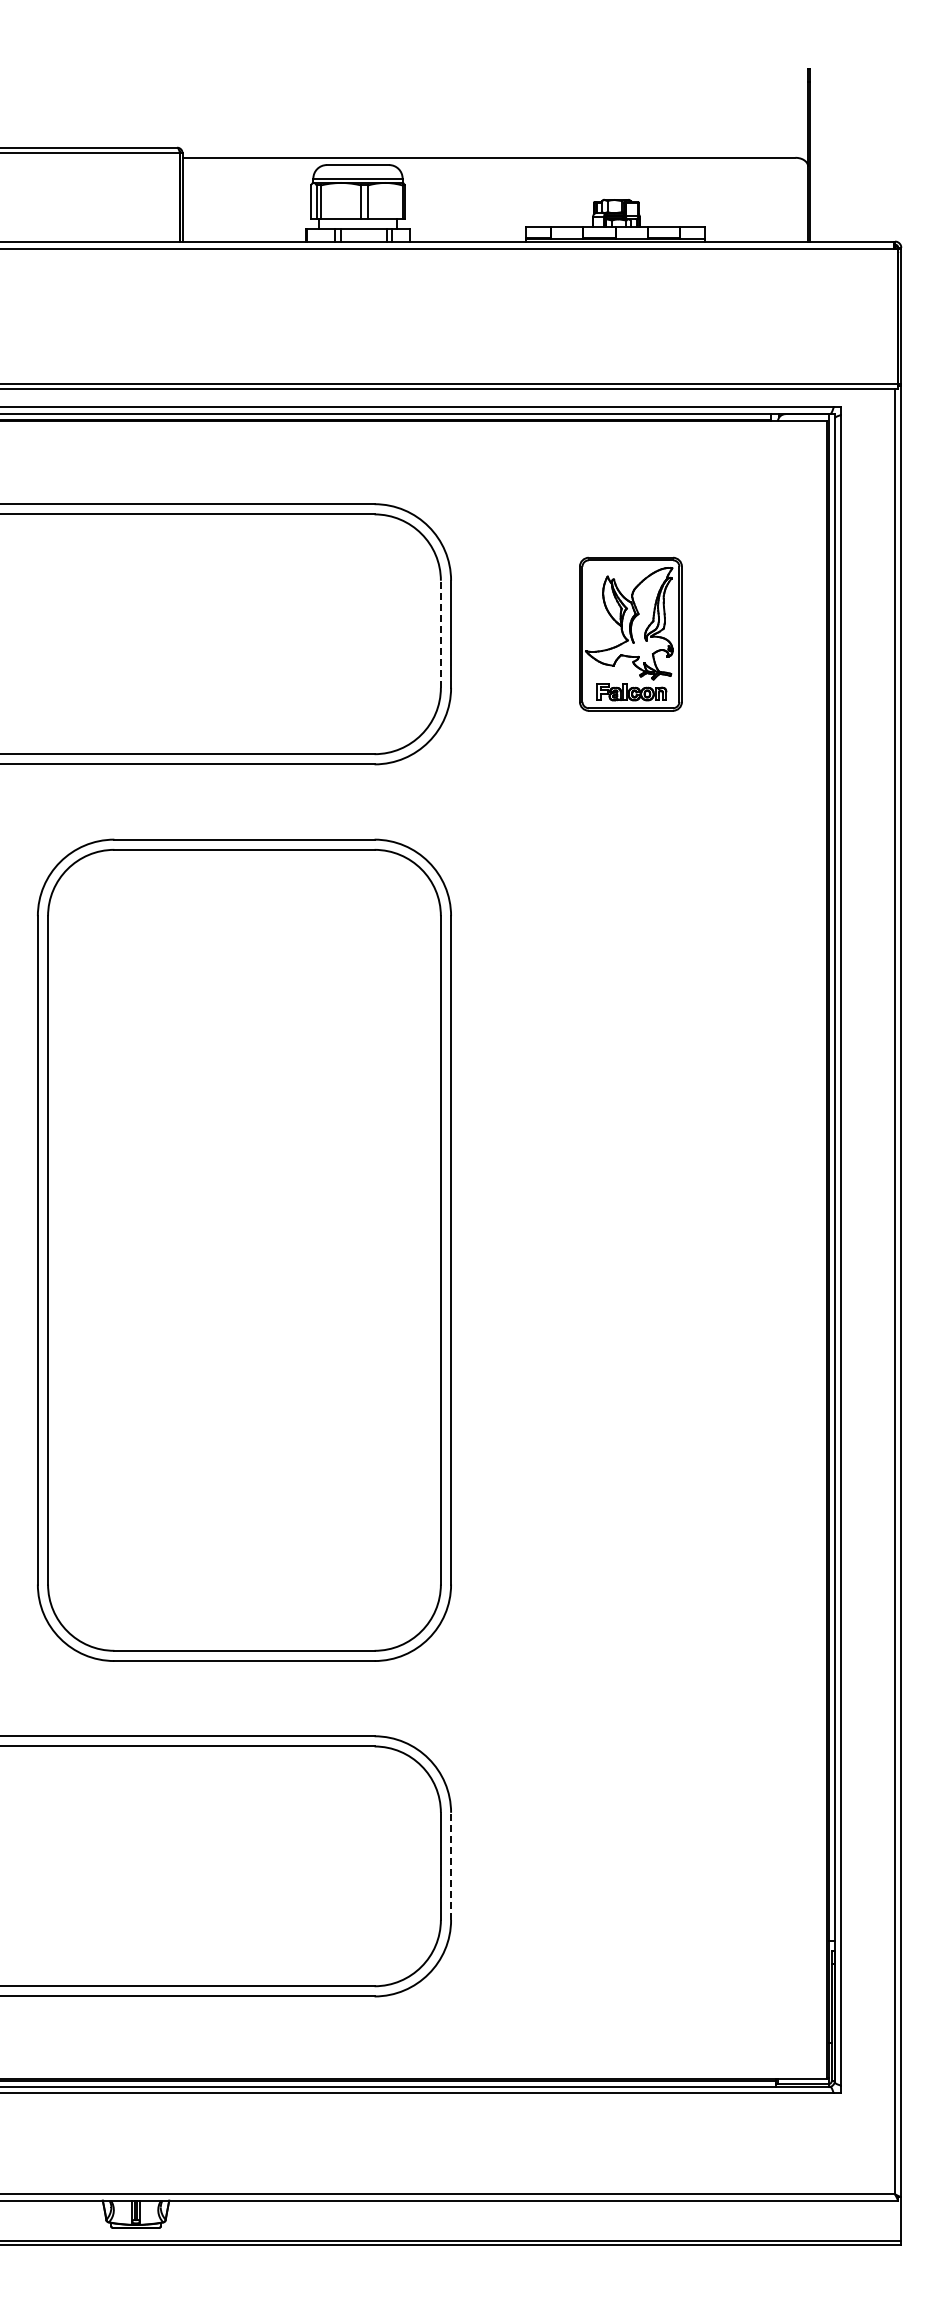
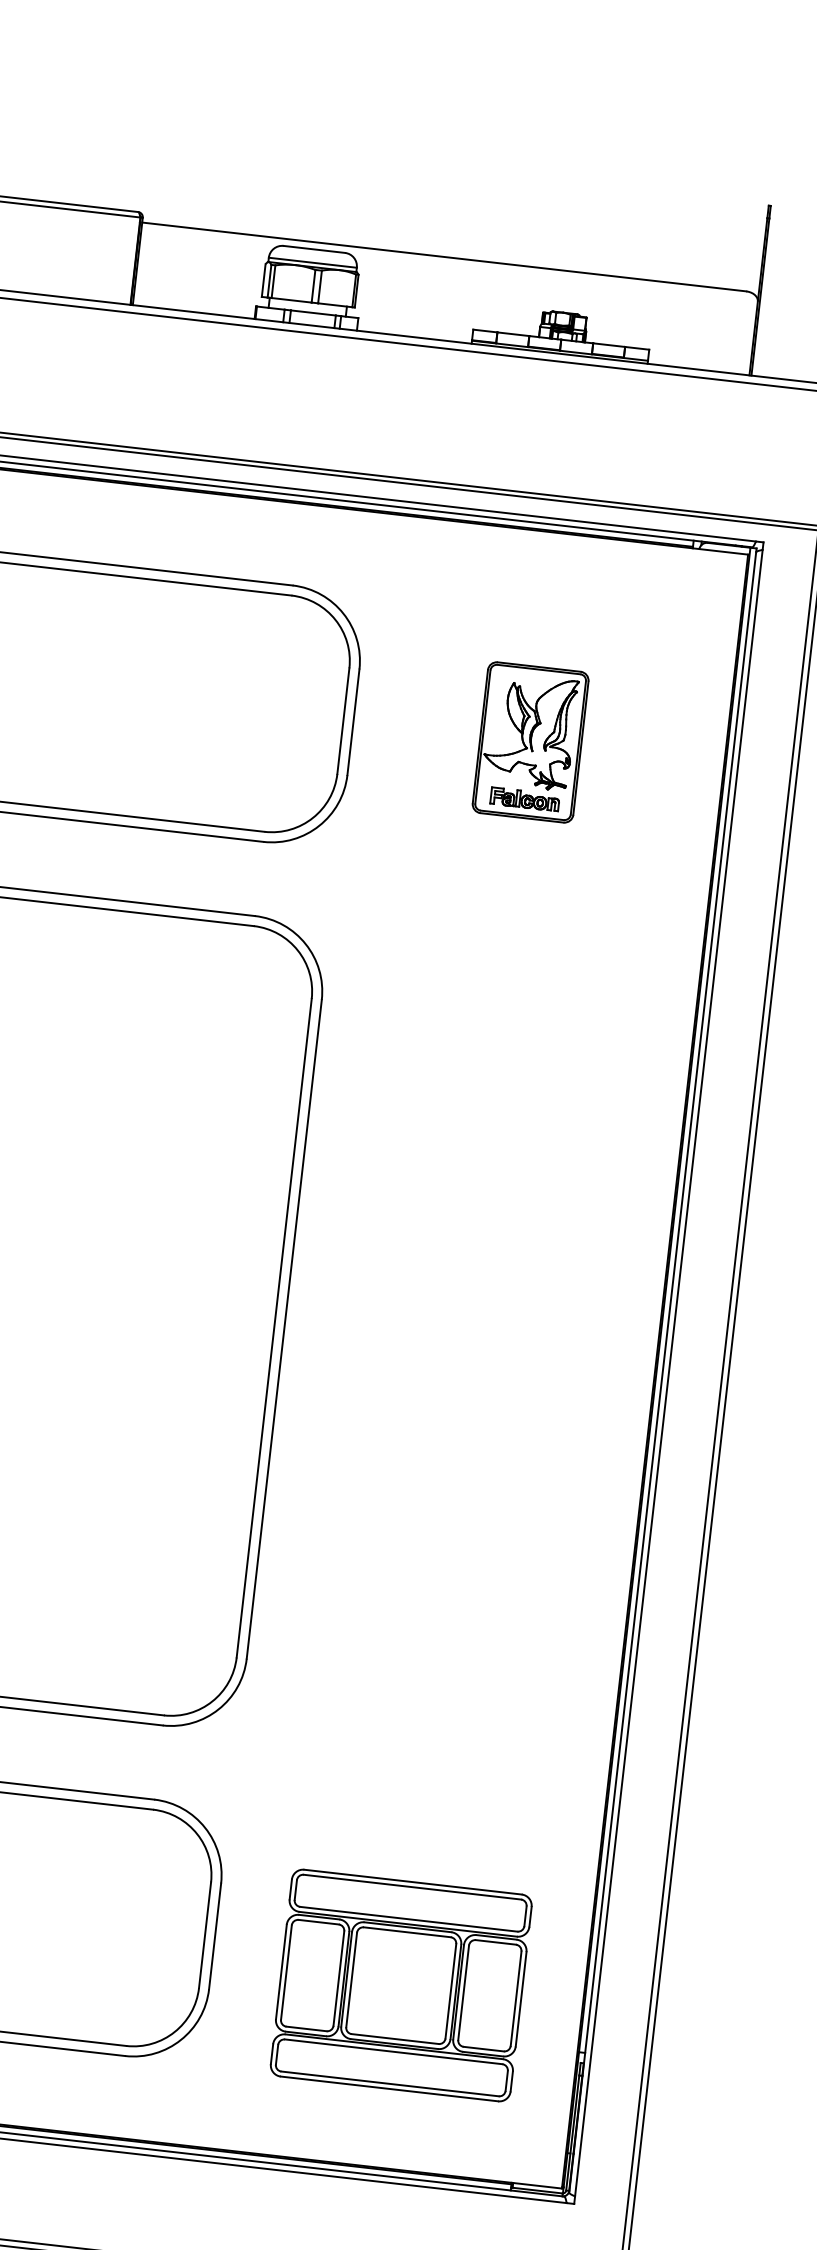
line: (440, 634) -> (342, 721), dashed -> solid
line: (451, 1866) -> (215, 1936), dashed -> solid
part: (642, 1894) -> (400, 1985), added

